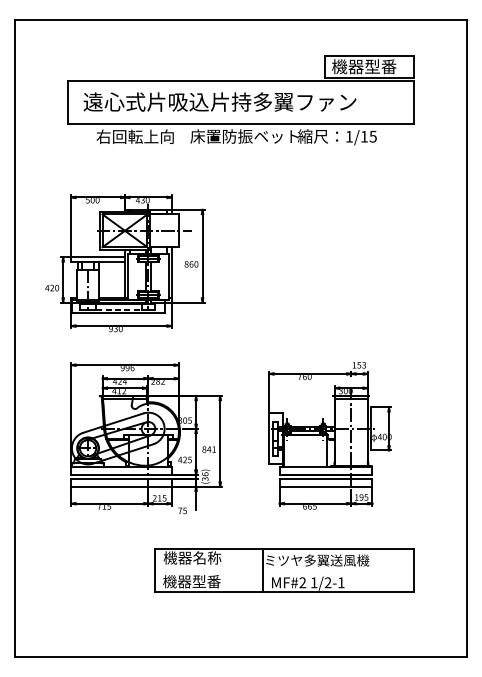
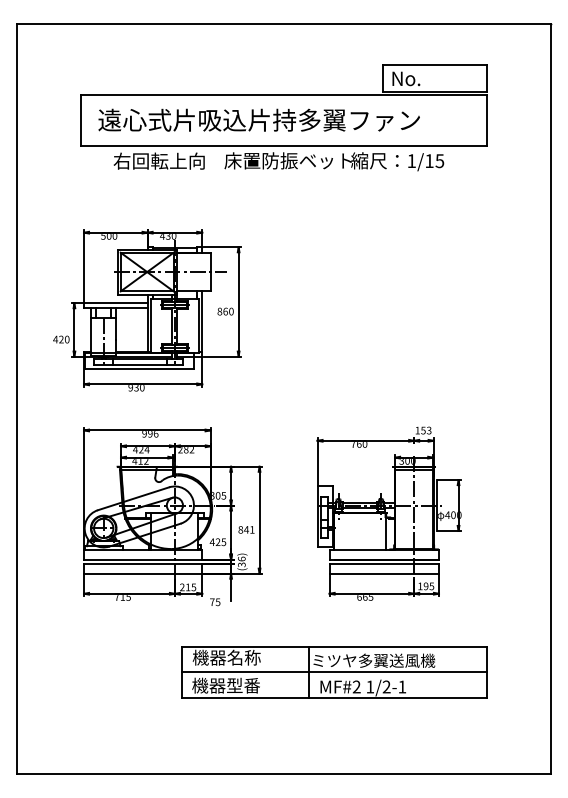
text: (364, 66) -> (429, 78), 機器型番 -> No.
line: (119, 309) -> (140, 364), dashed -> solid
line: (283, 570) -> (334, 672), added

